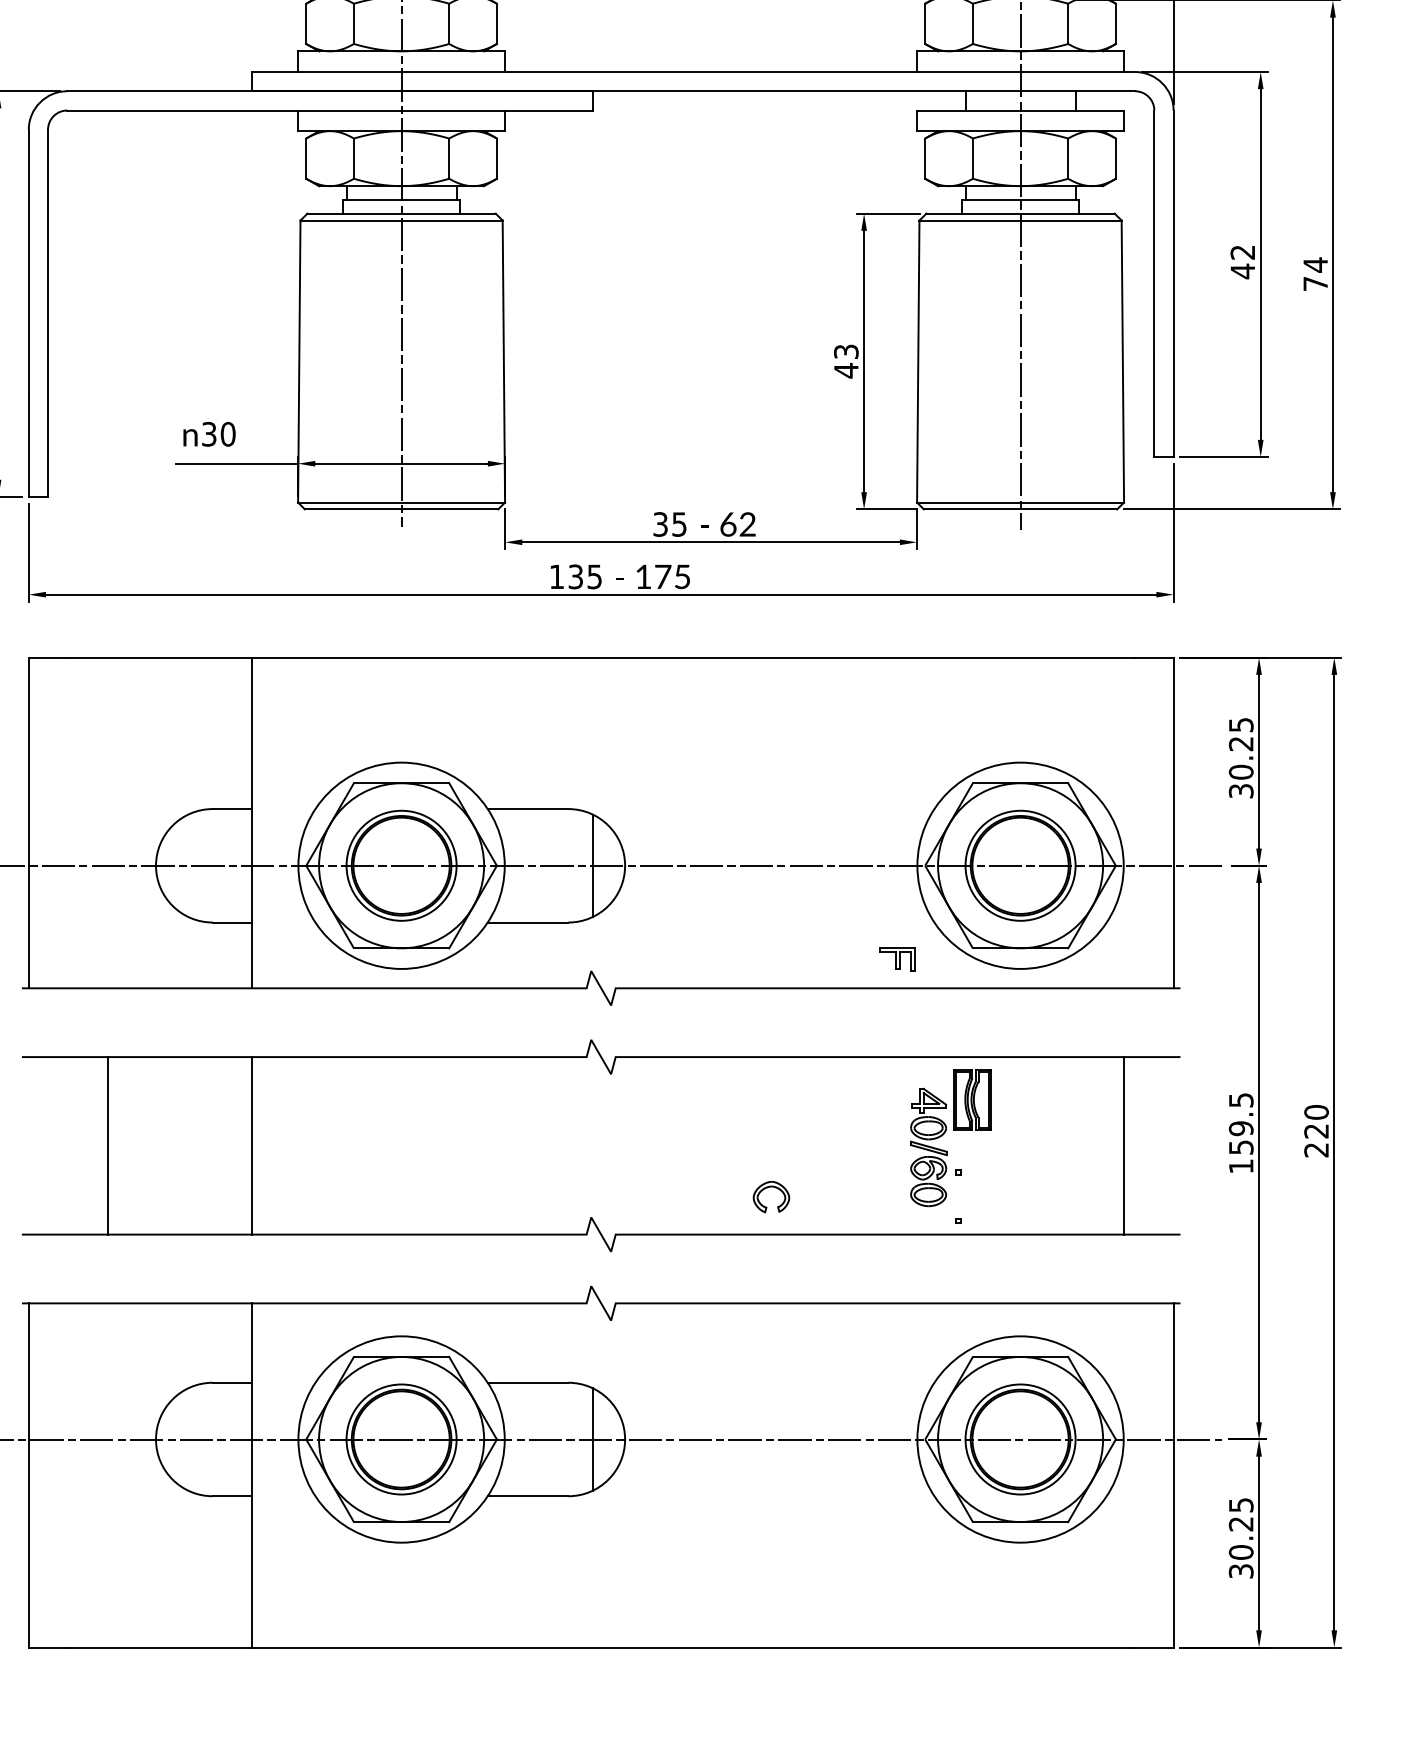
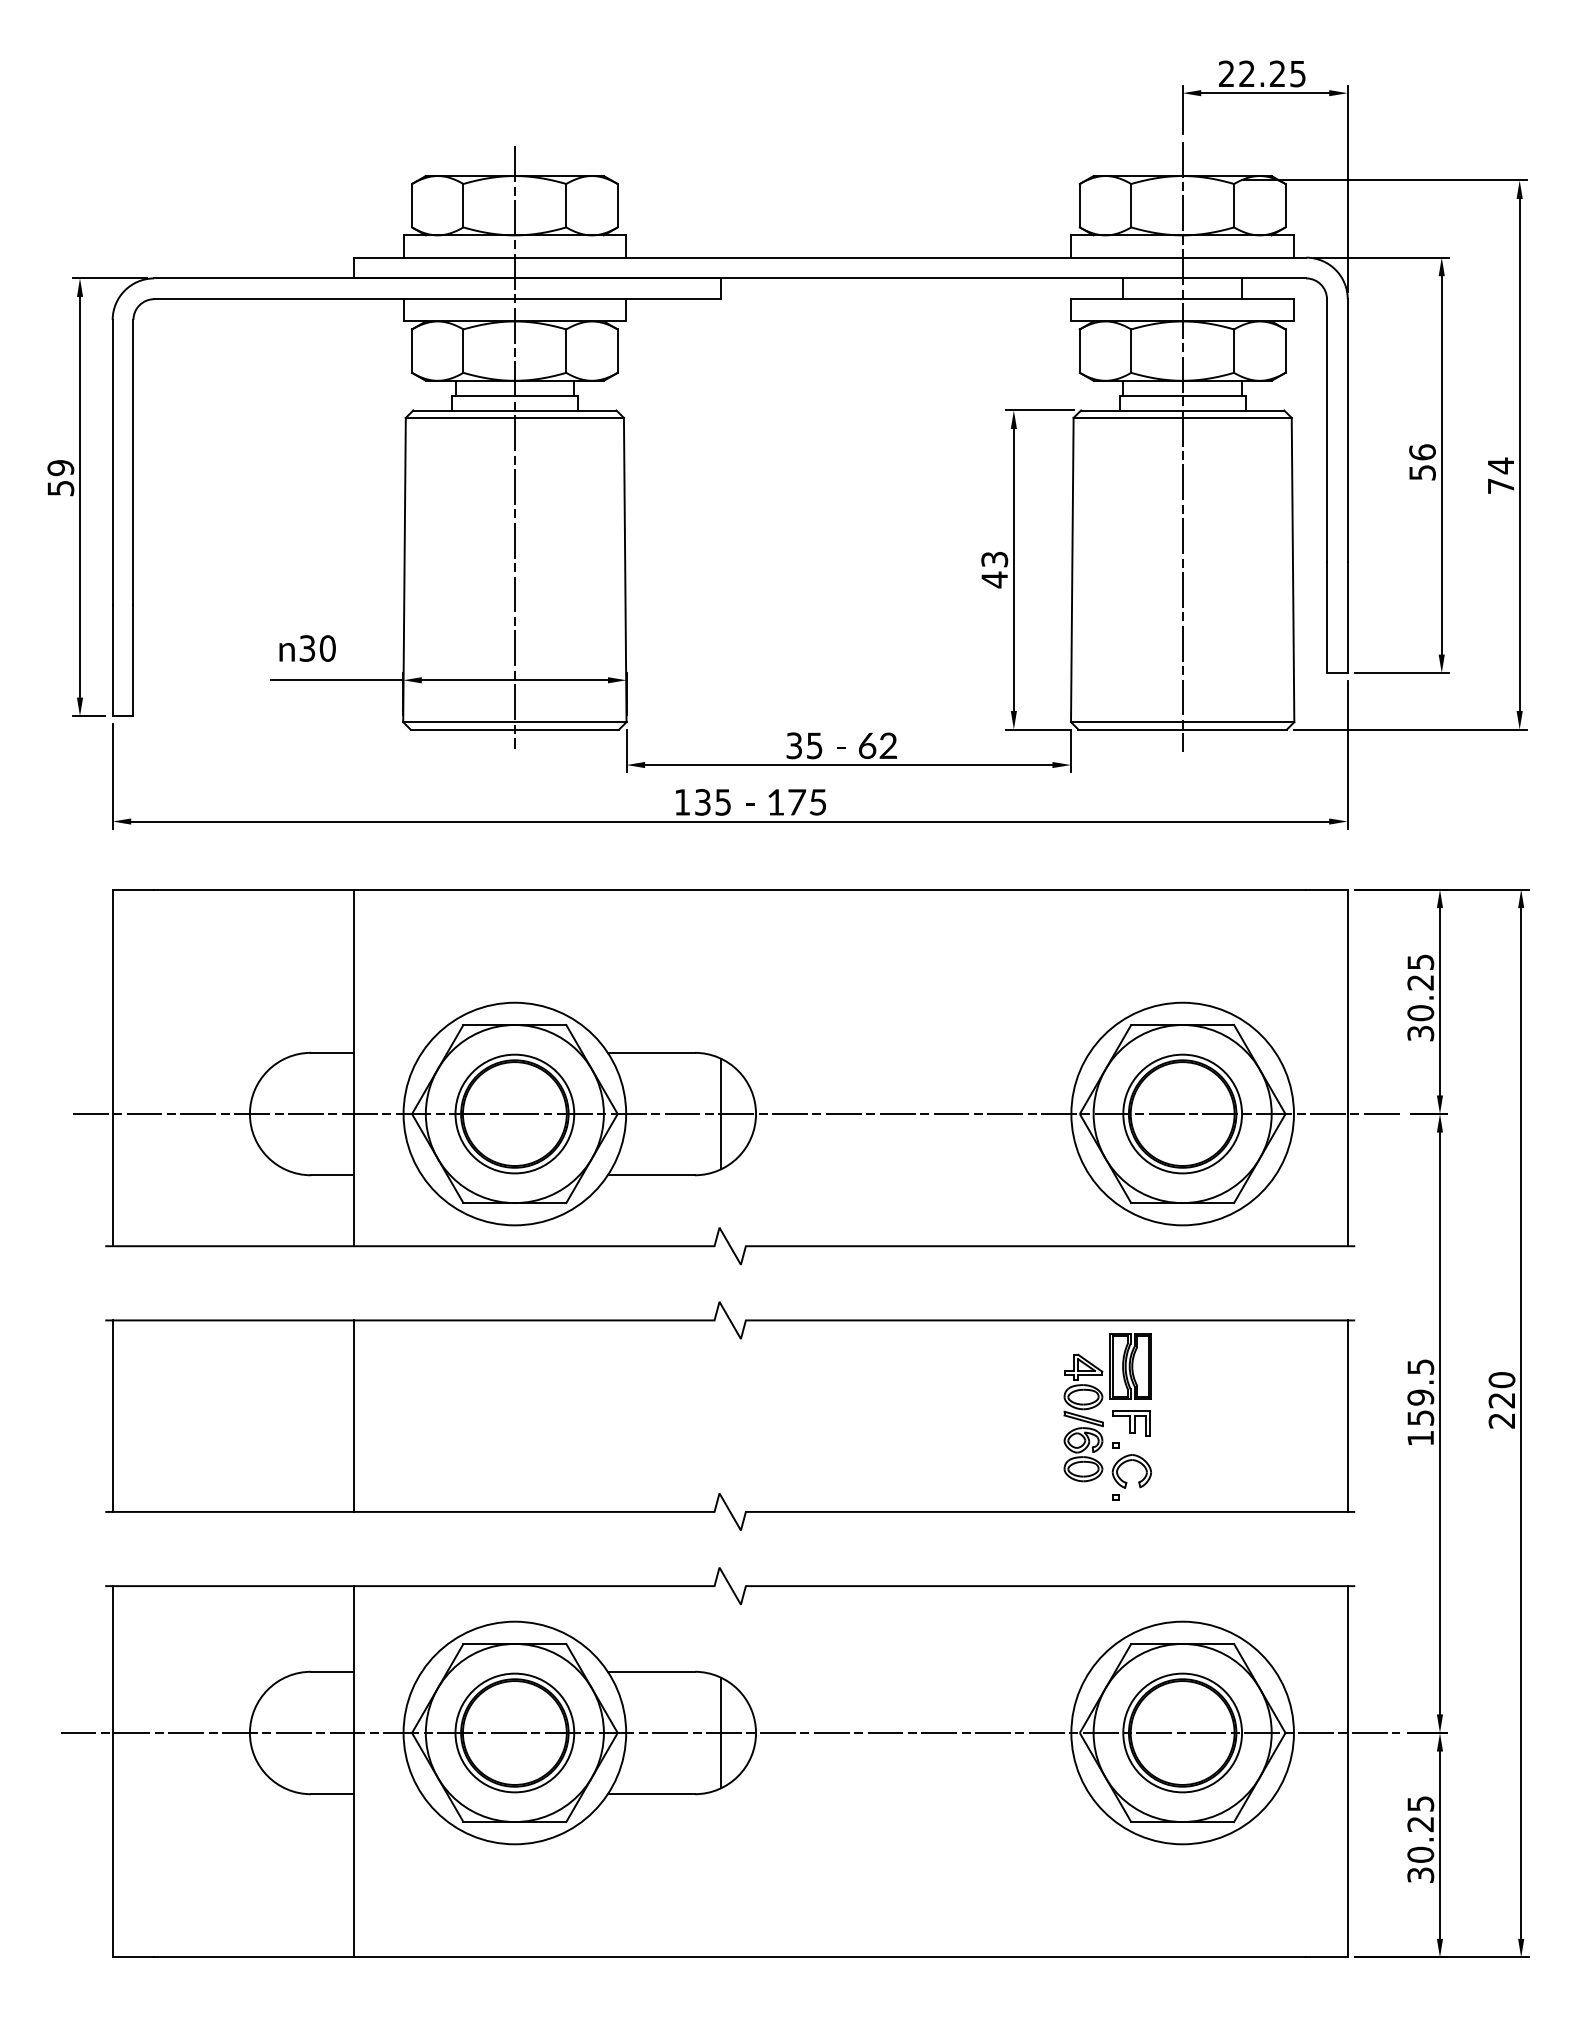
text: (1242, 261) -> (1422, 462), 42 -> 56
part: (897, 959) -> (1131, 1423), moved
line: (107, 1145) -> (112, 1415), moved
line: (1124, 1145) -> (1347, 1415), moved
part: (770, 1187) -> (1130, 1461), moved

